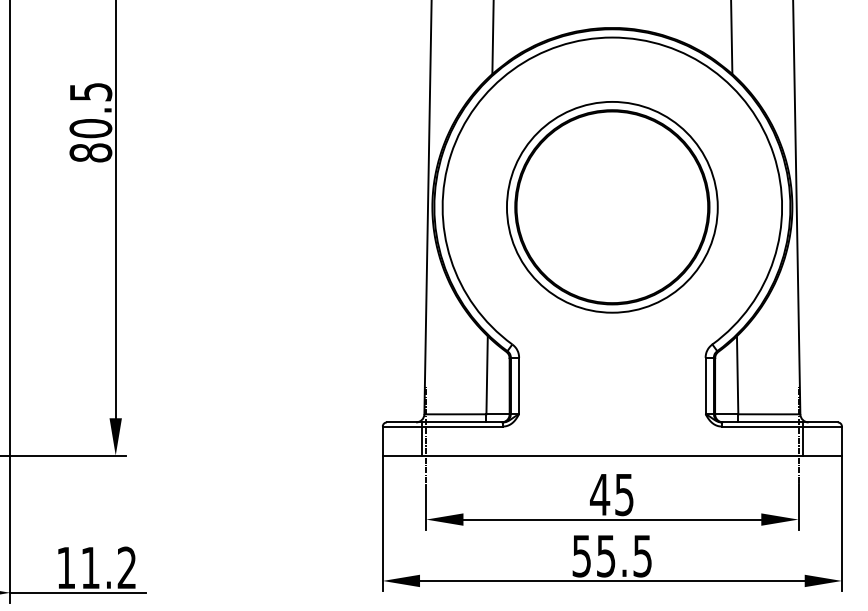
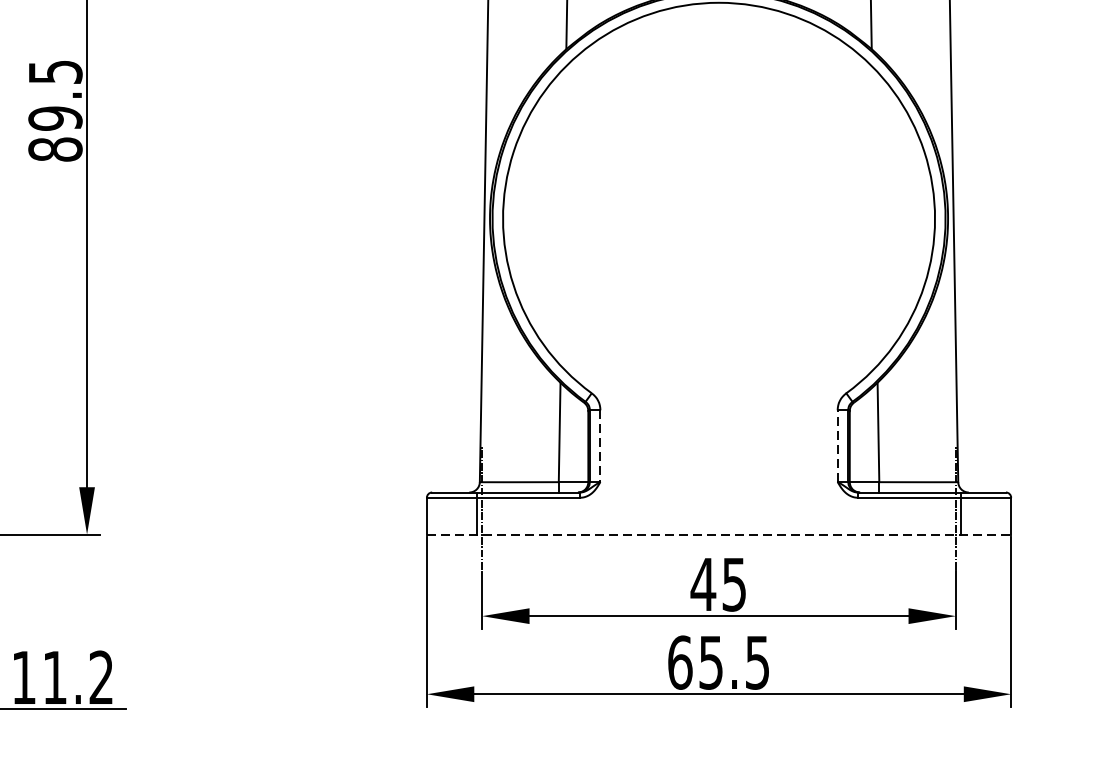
text: (90, 128) -> (54, 118), 80.5 -> 89.5
part: (612, 207) -> (719, 219), removed
line: (705, 385) -> (837, 445), solid -> dashed
line: (519, 386) -> (600, 446), solid -> dashed
line: (612, 455) -> (719, 534), solid -> dashed
text: (581, 555) -> (679, 661), 55.5 -> 65.5

